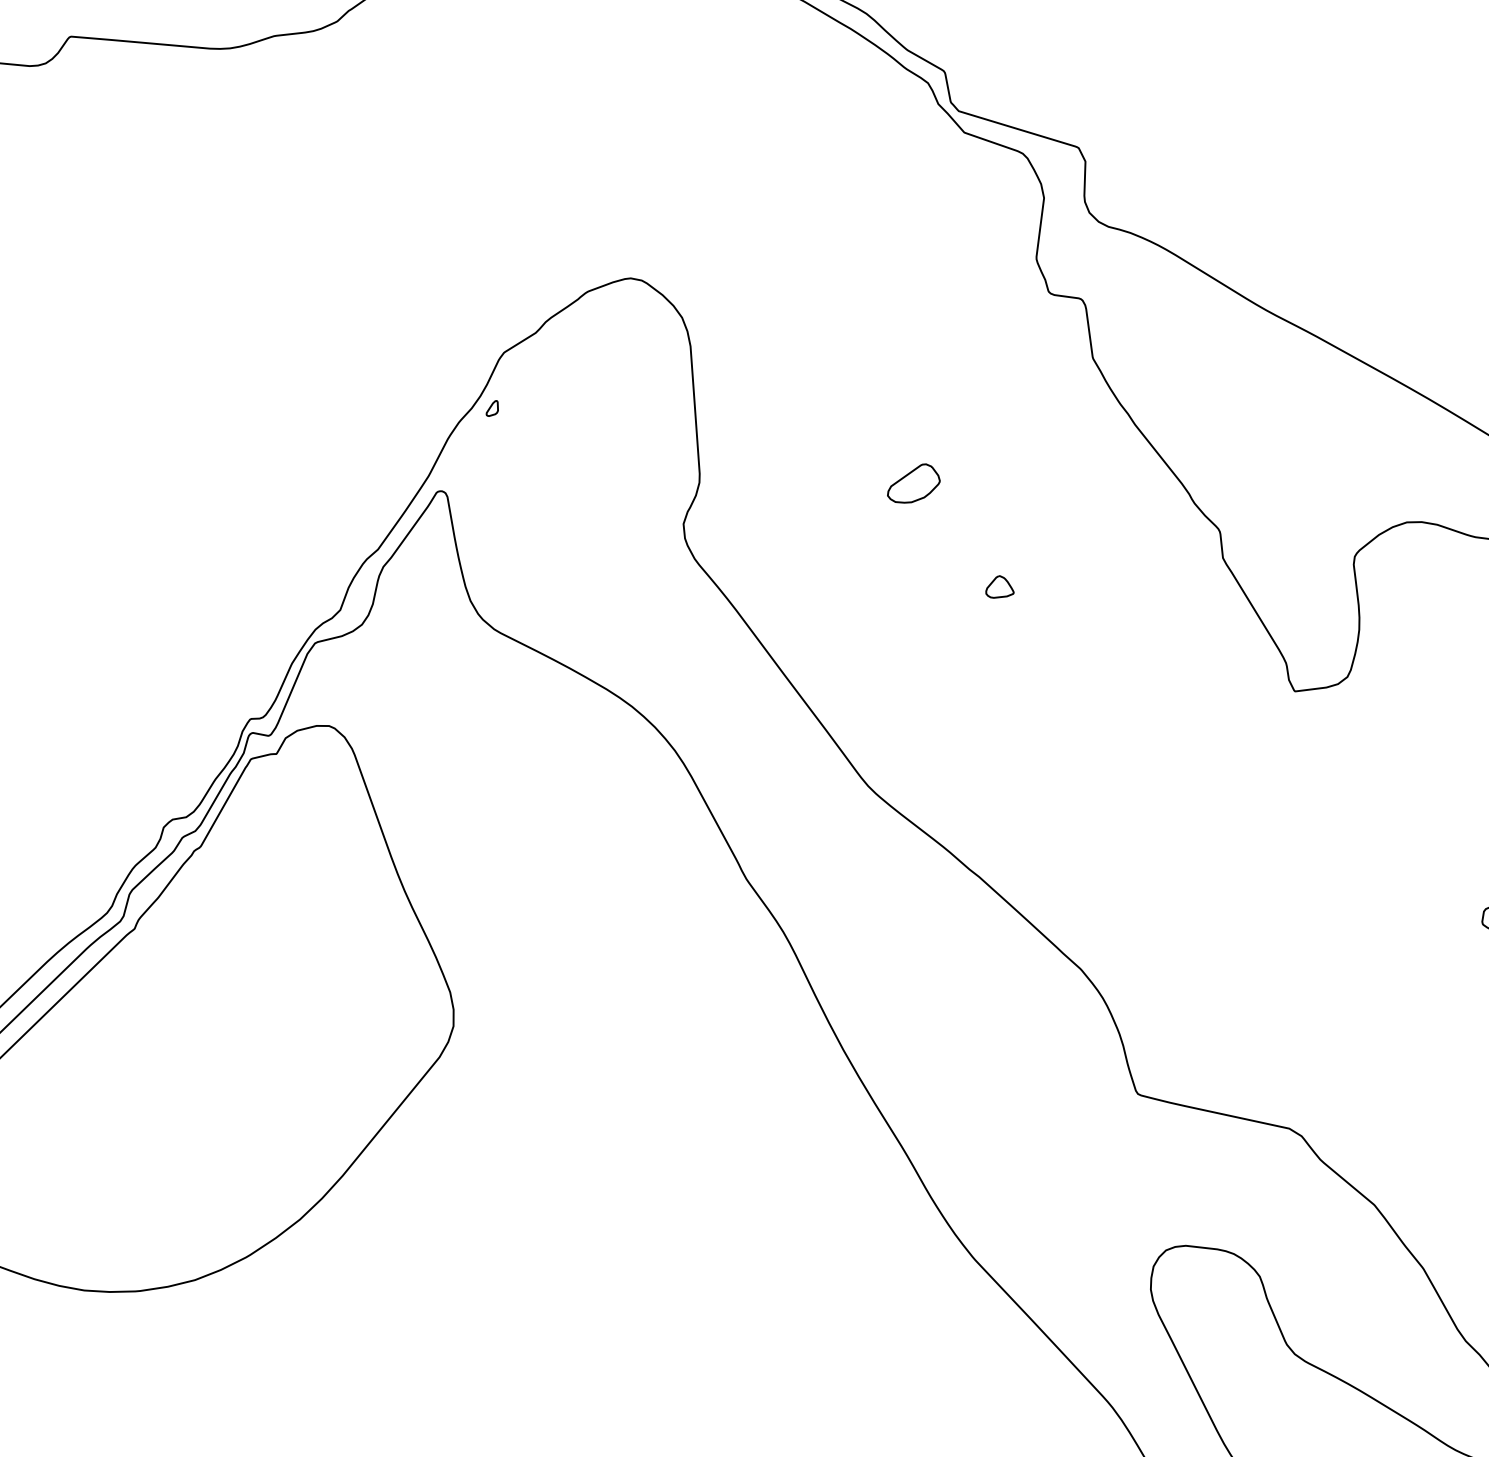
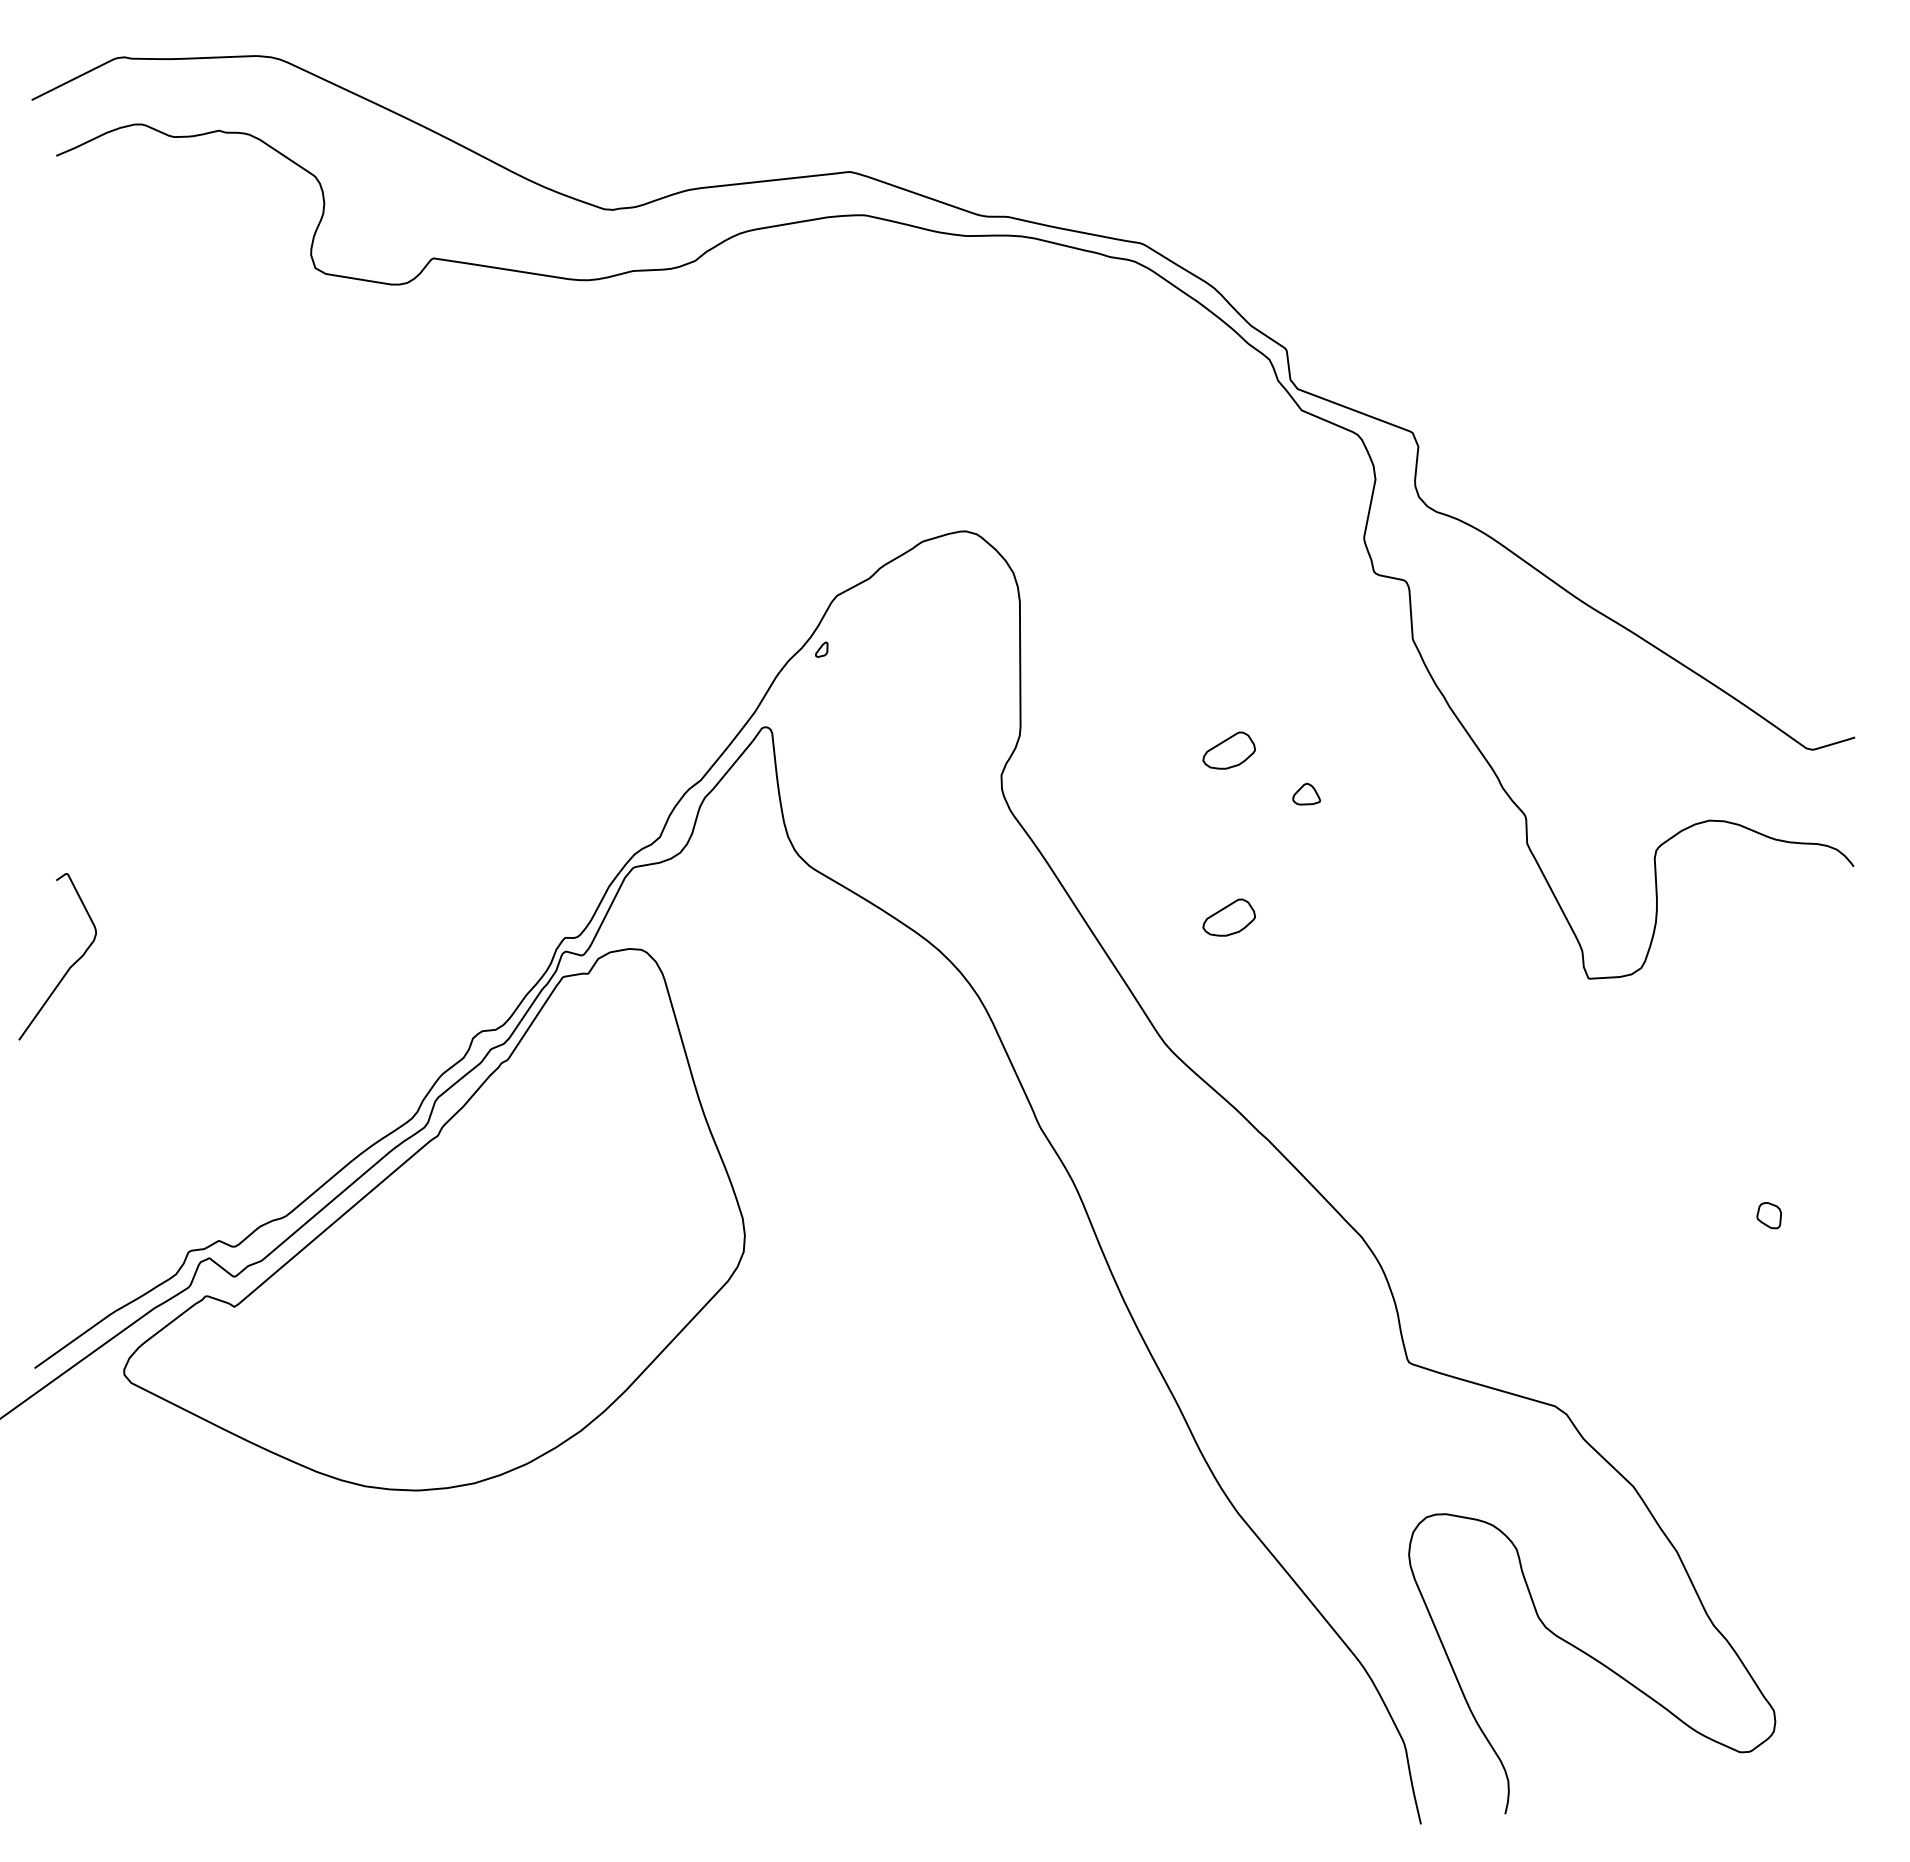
part: (999, 586) -> (1306, 793), moved
part: (924, 653) -> (1228, 917), added

